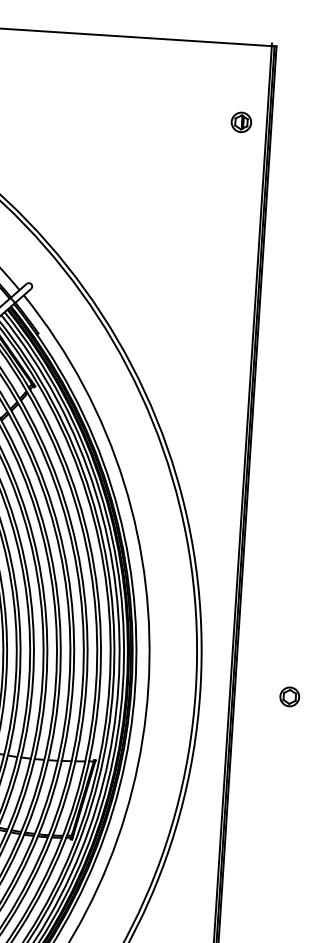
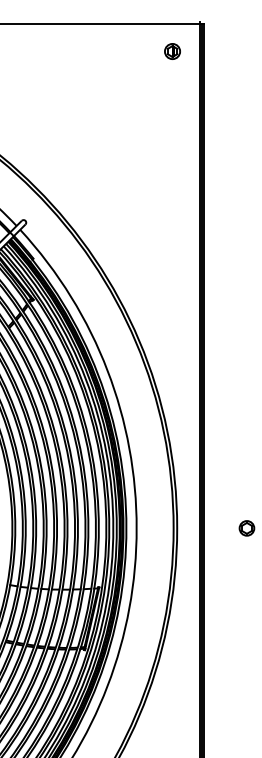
part: (241, 122) -> (172, 51), moved

